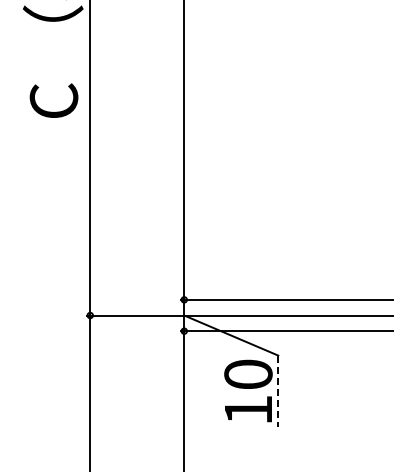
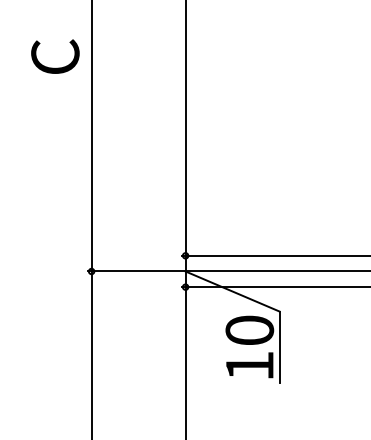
line: (278, 391) -> (279, 347), dashed -> solid

